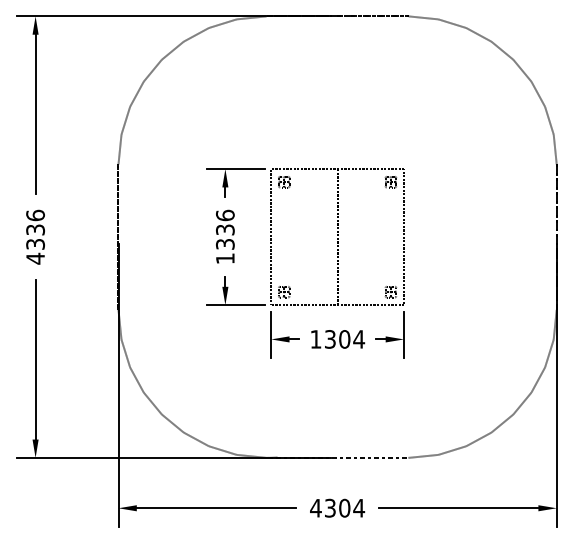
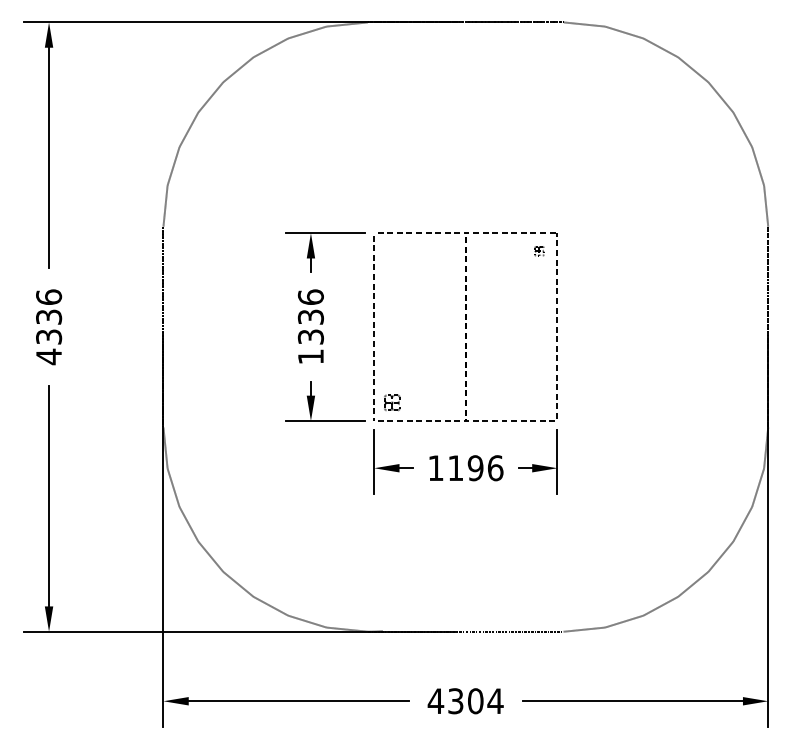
part: (284, 182) -> (392, 251), removed
part: (390, 182) -> (539, 251), size x0.6
part: (390, 291) -> (539, 402), removed
text: (344, 339) -> (475, 468), 1304 -> 1196

